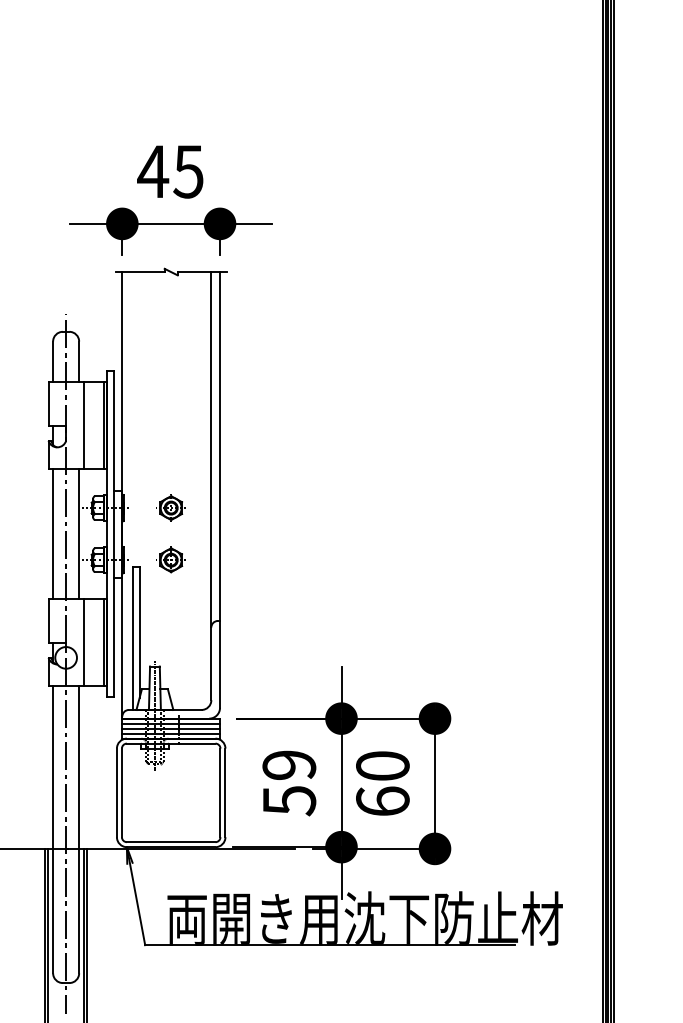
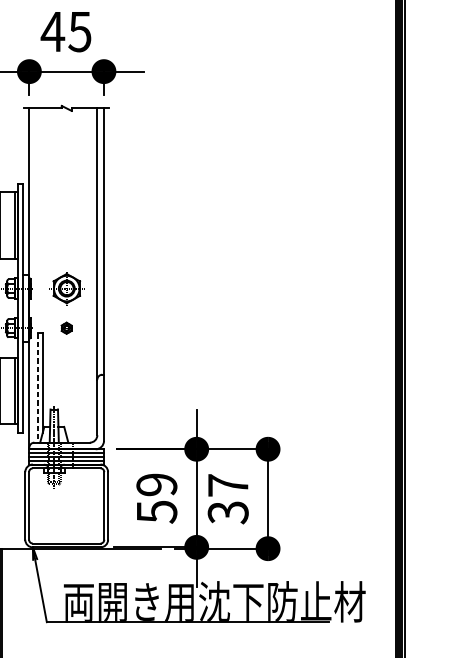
part: (170, 507) -> (66, 288), size x1.6
part: (170, 559) -> (66, 327), size x0.6
line: (133, 638) -> (37, 388), solid -> dashed
text: (382, 784) -> (227, 499), 60 -> 37

